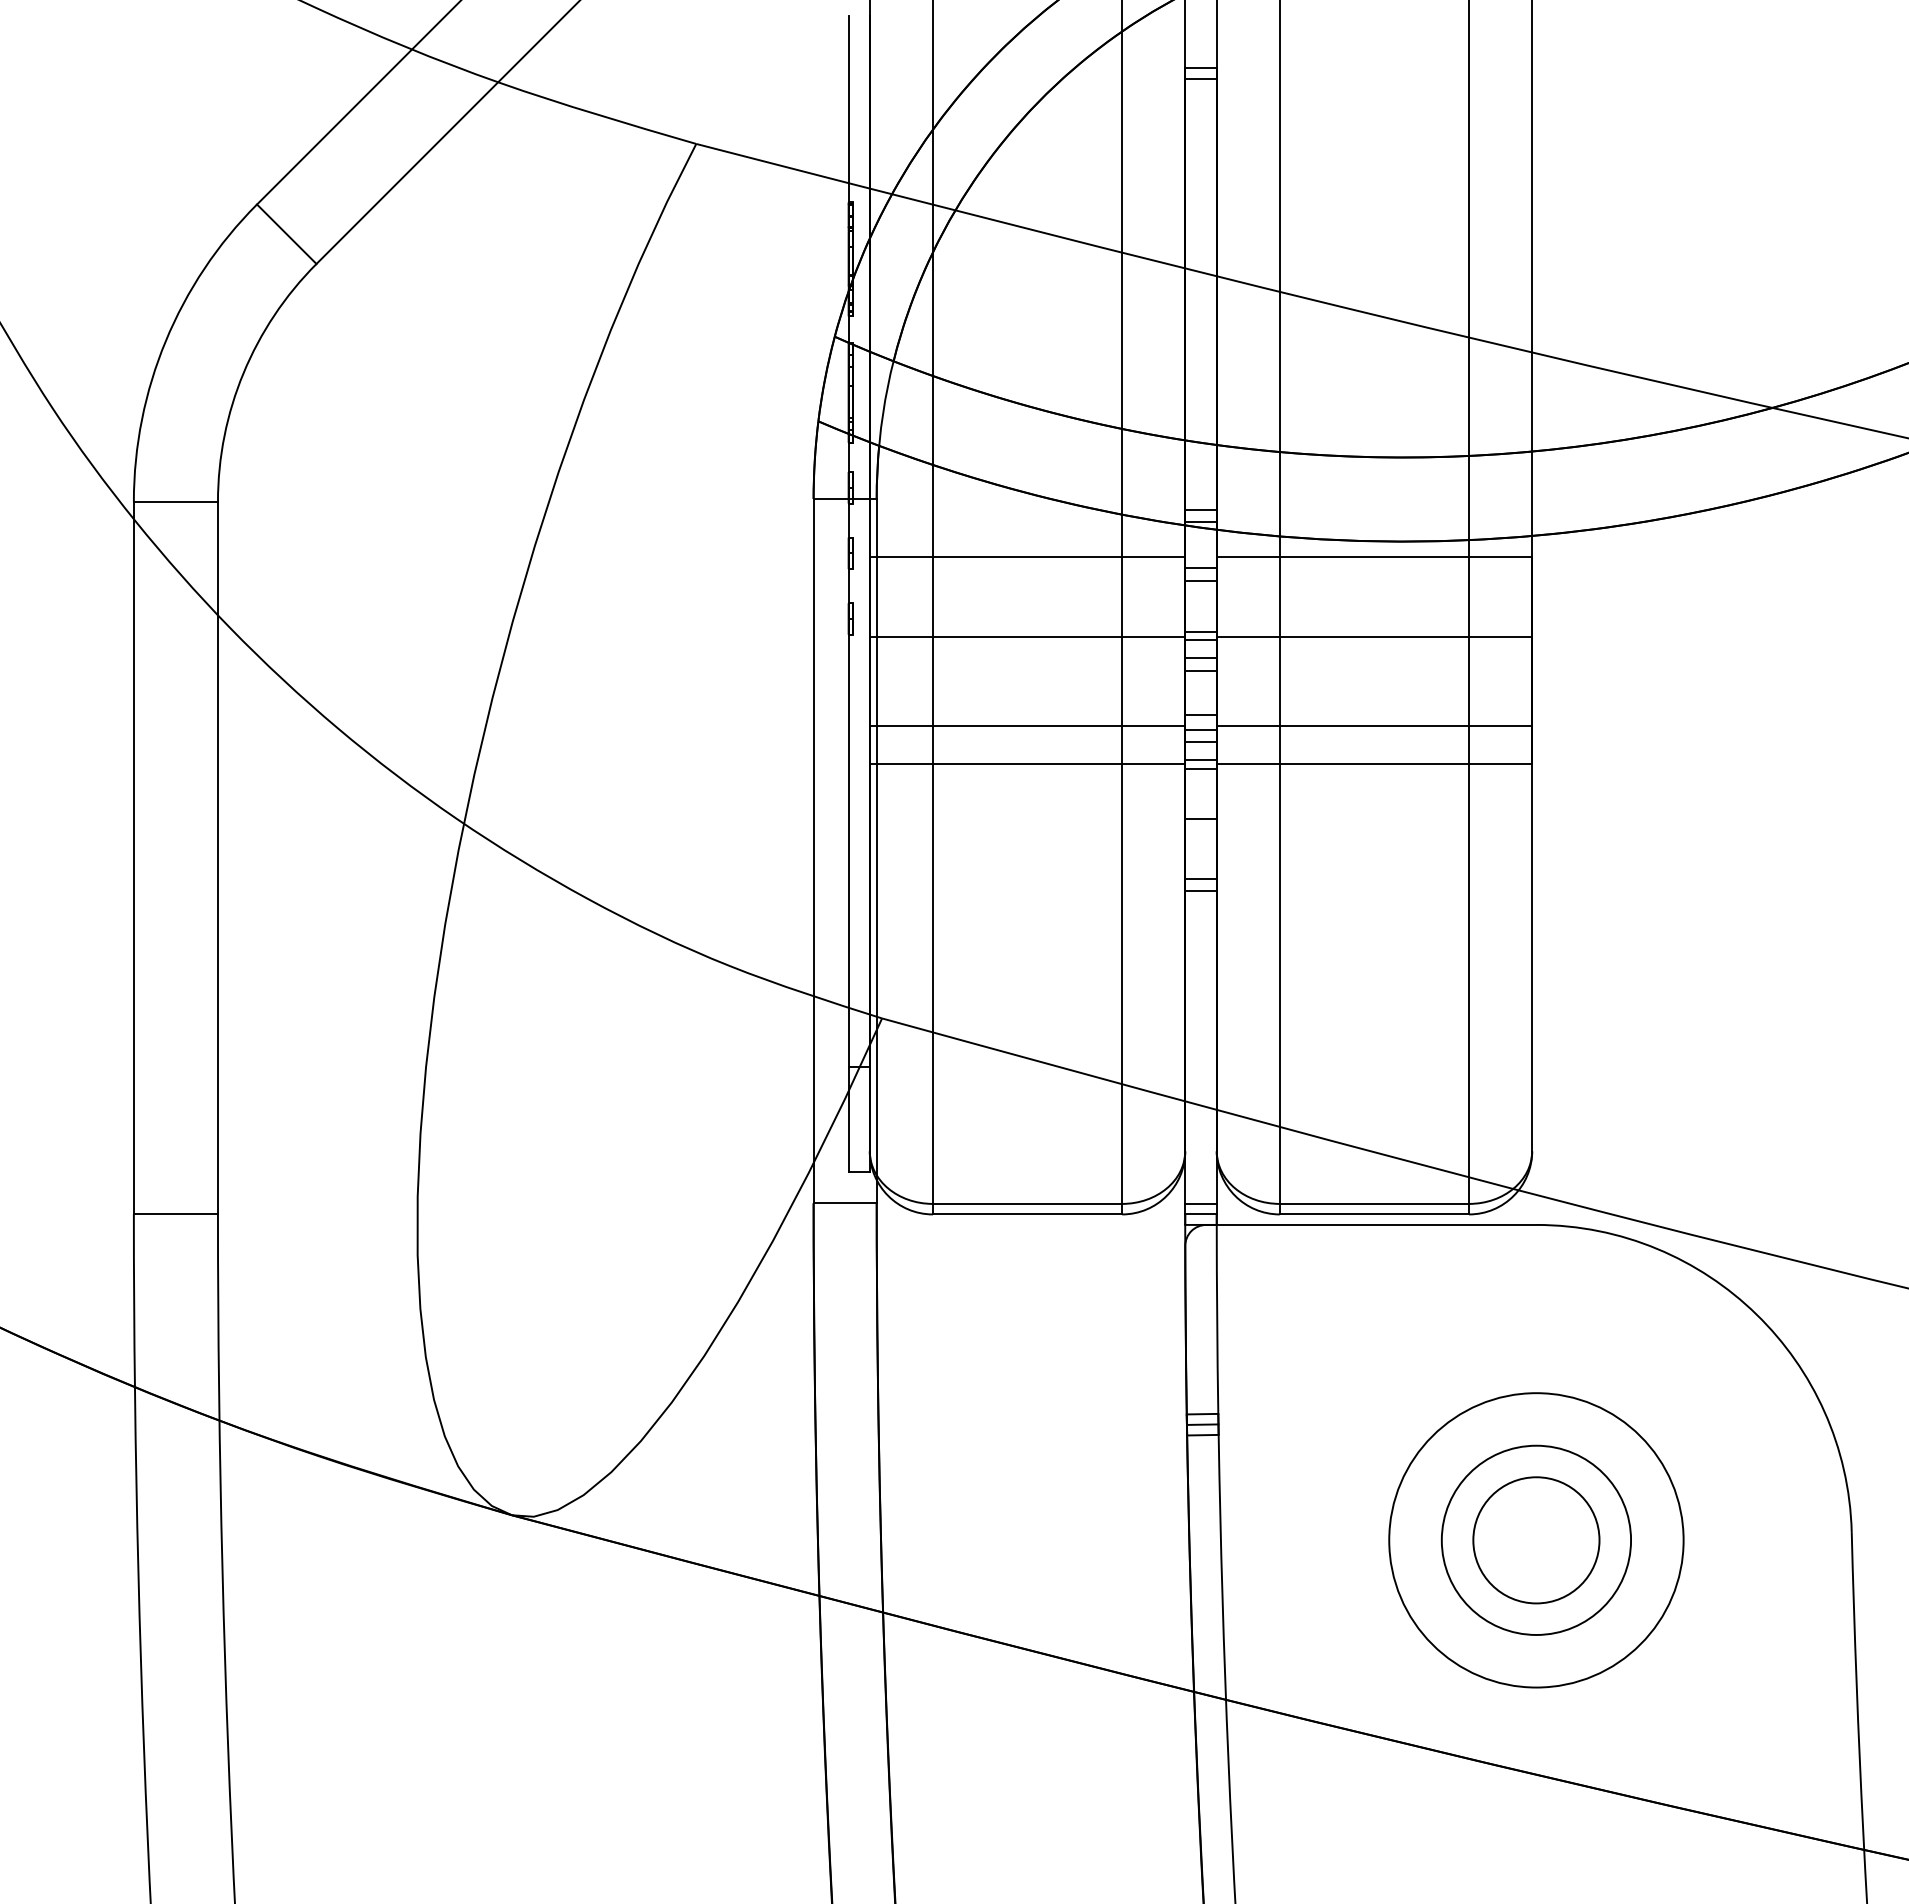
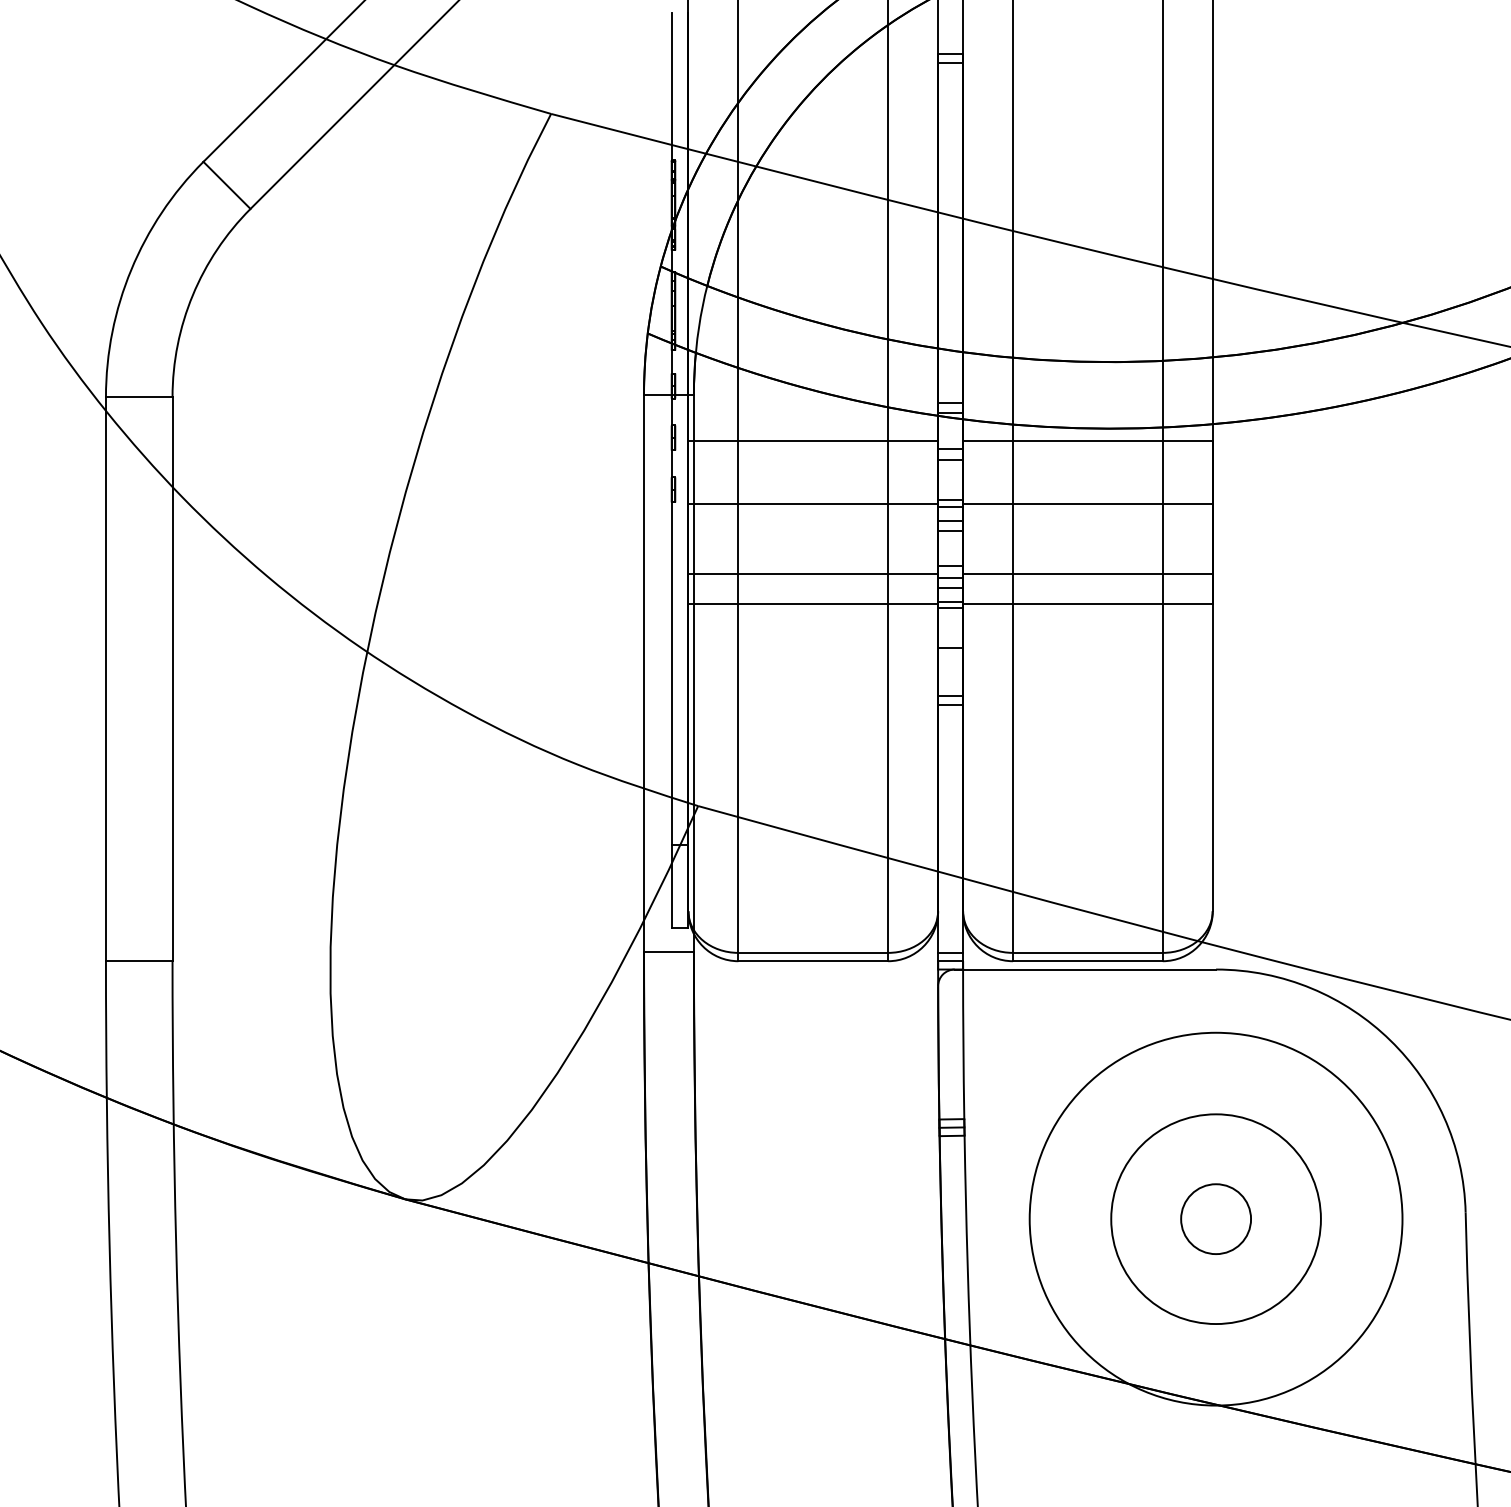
circle: (1536, 1539) -> (1216, 1218), size x1.4
circle: (1536, 1540) -> (1216, 1219), size x0.7
circle: (1536, 1540) -> (1216, 1219), size x1.6

